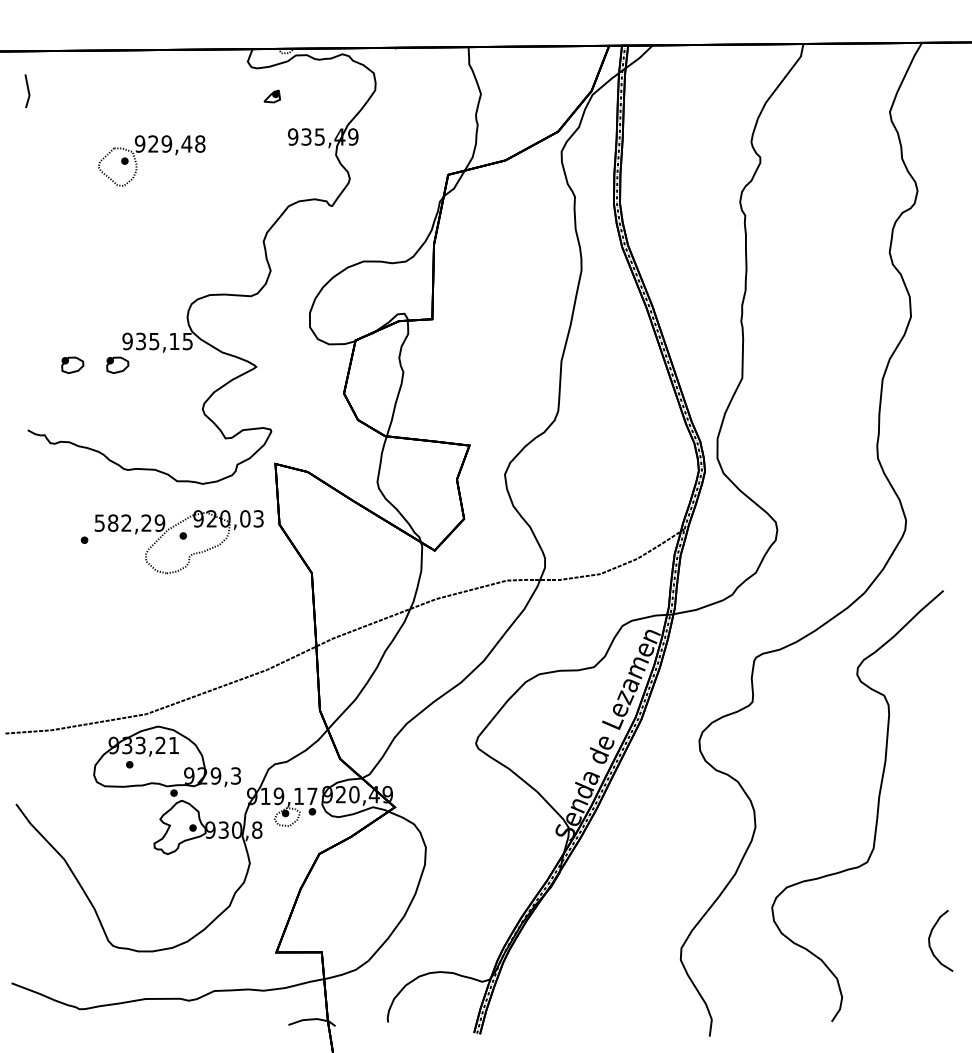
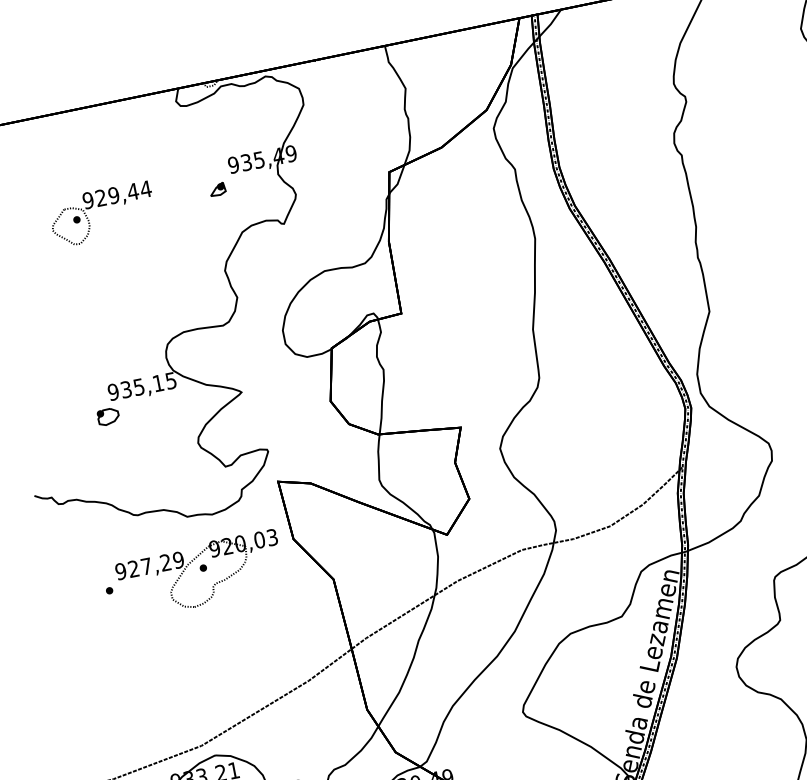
part: (271, 96) -> (216, 189), moved
text: (199, 143) -> (145, 188), 929,48 -> 929,44
part: (72, 364) -> (64, 424), removed
text: (112, 522) -> (133, 568), 582,29 -> 927,29

